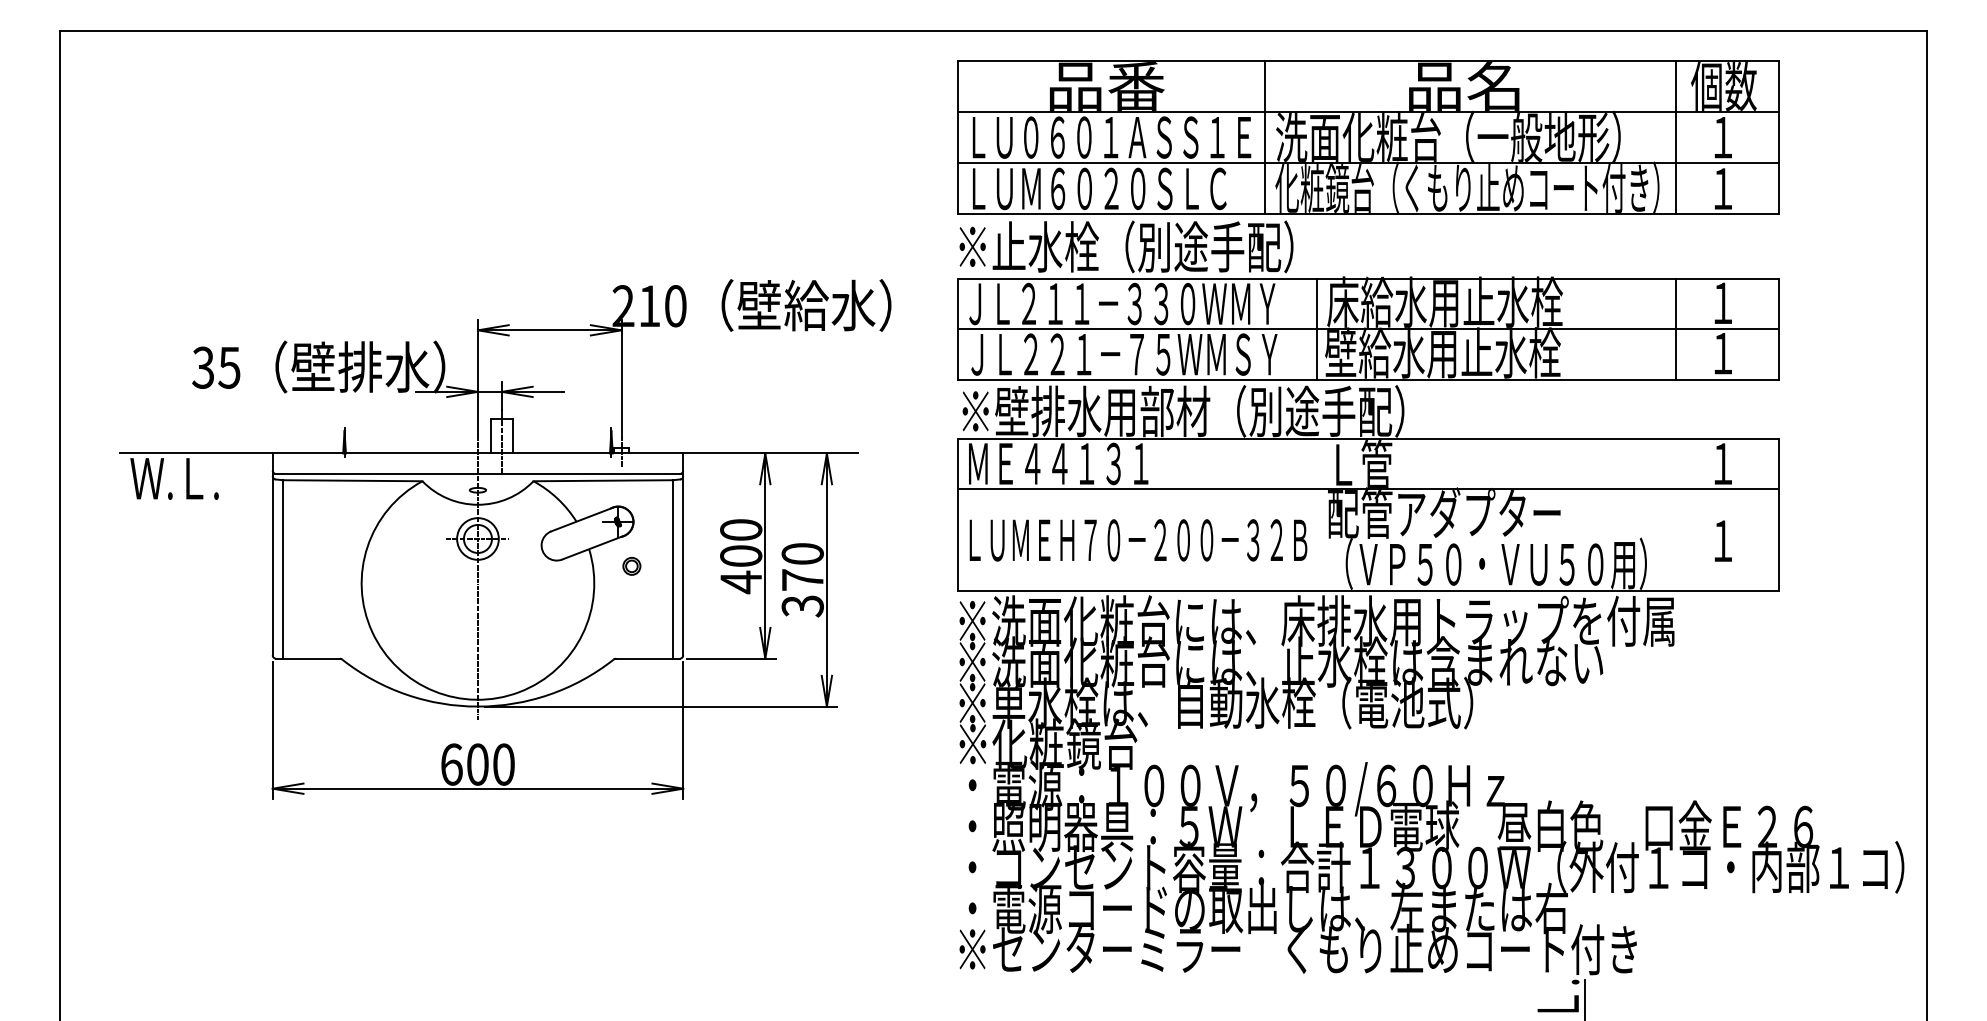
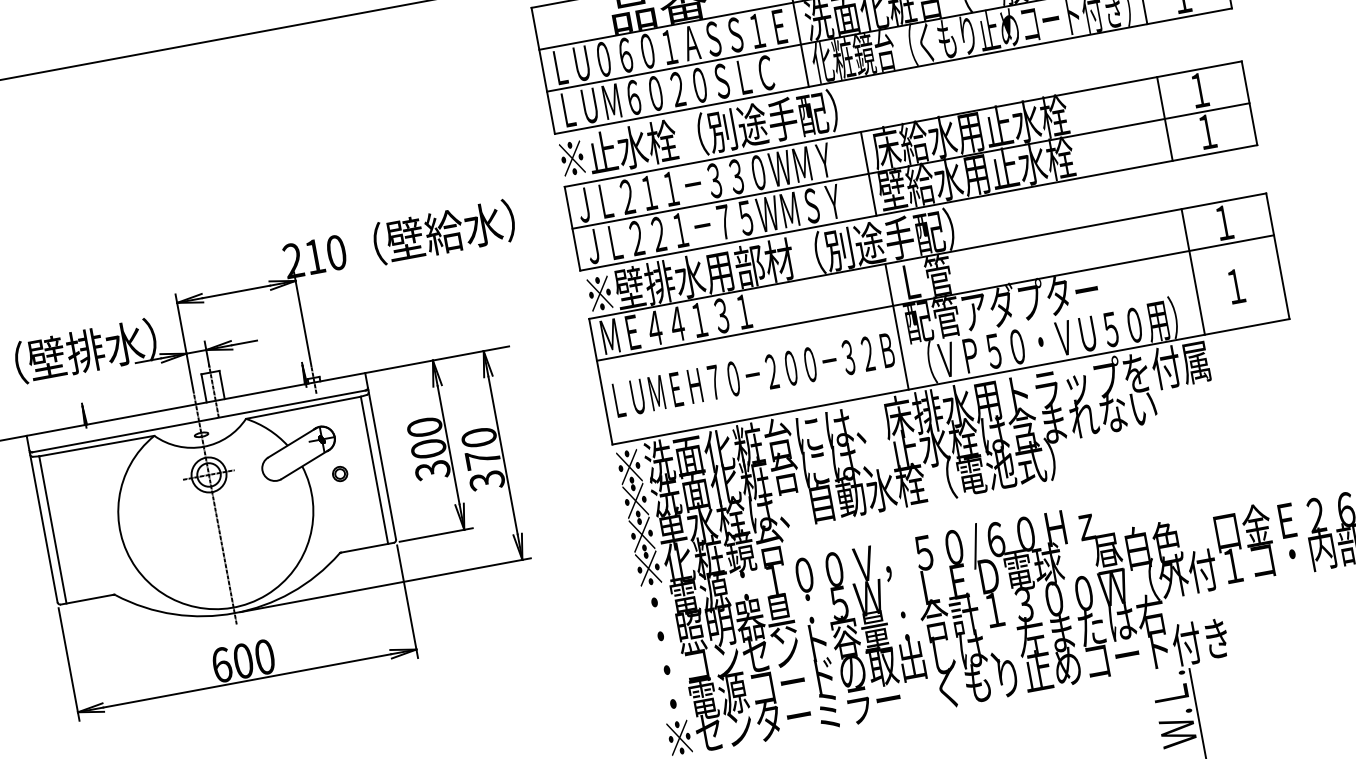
line: (1316, 514) -> (896, 326), added
line: (1675, 514) -> (1192, 271), added
text: (741, 582) -> (433, 470), 400 -> 300

